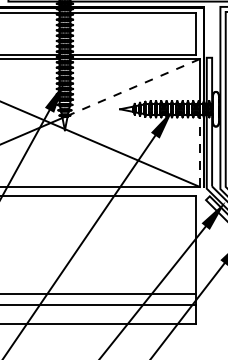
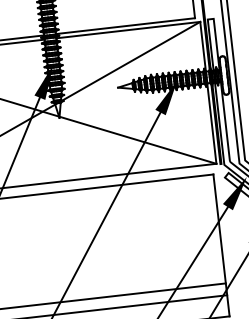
line: (133, 87) -> (130, 61), dashed -> solid
line: (199, 150) -> (211, 123), dashed -> solid

